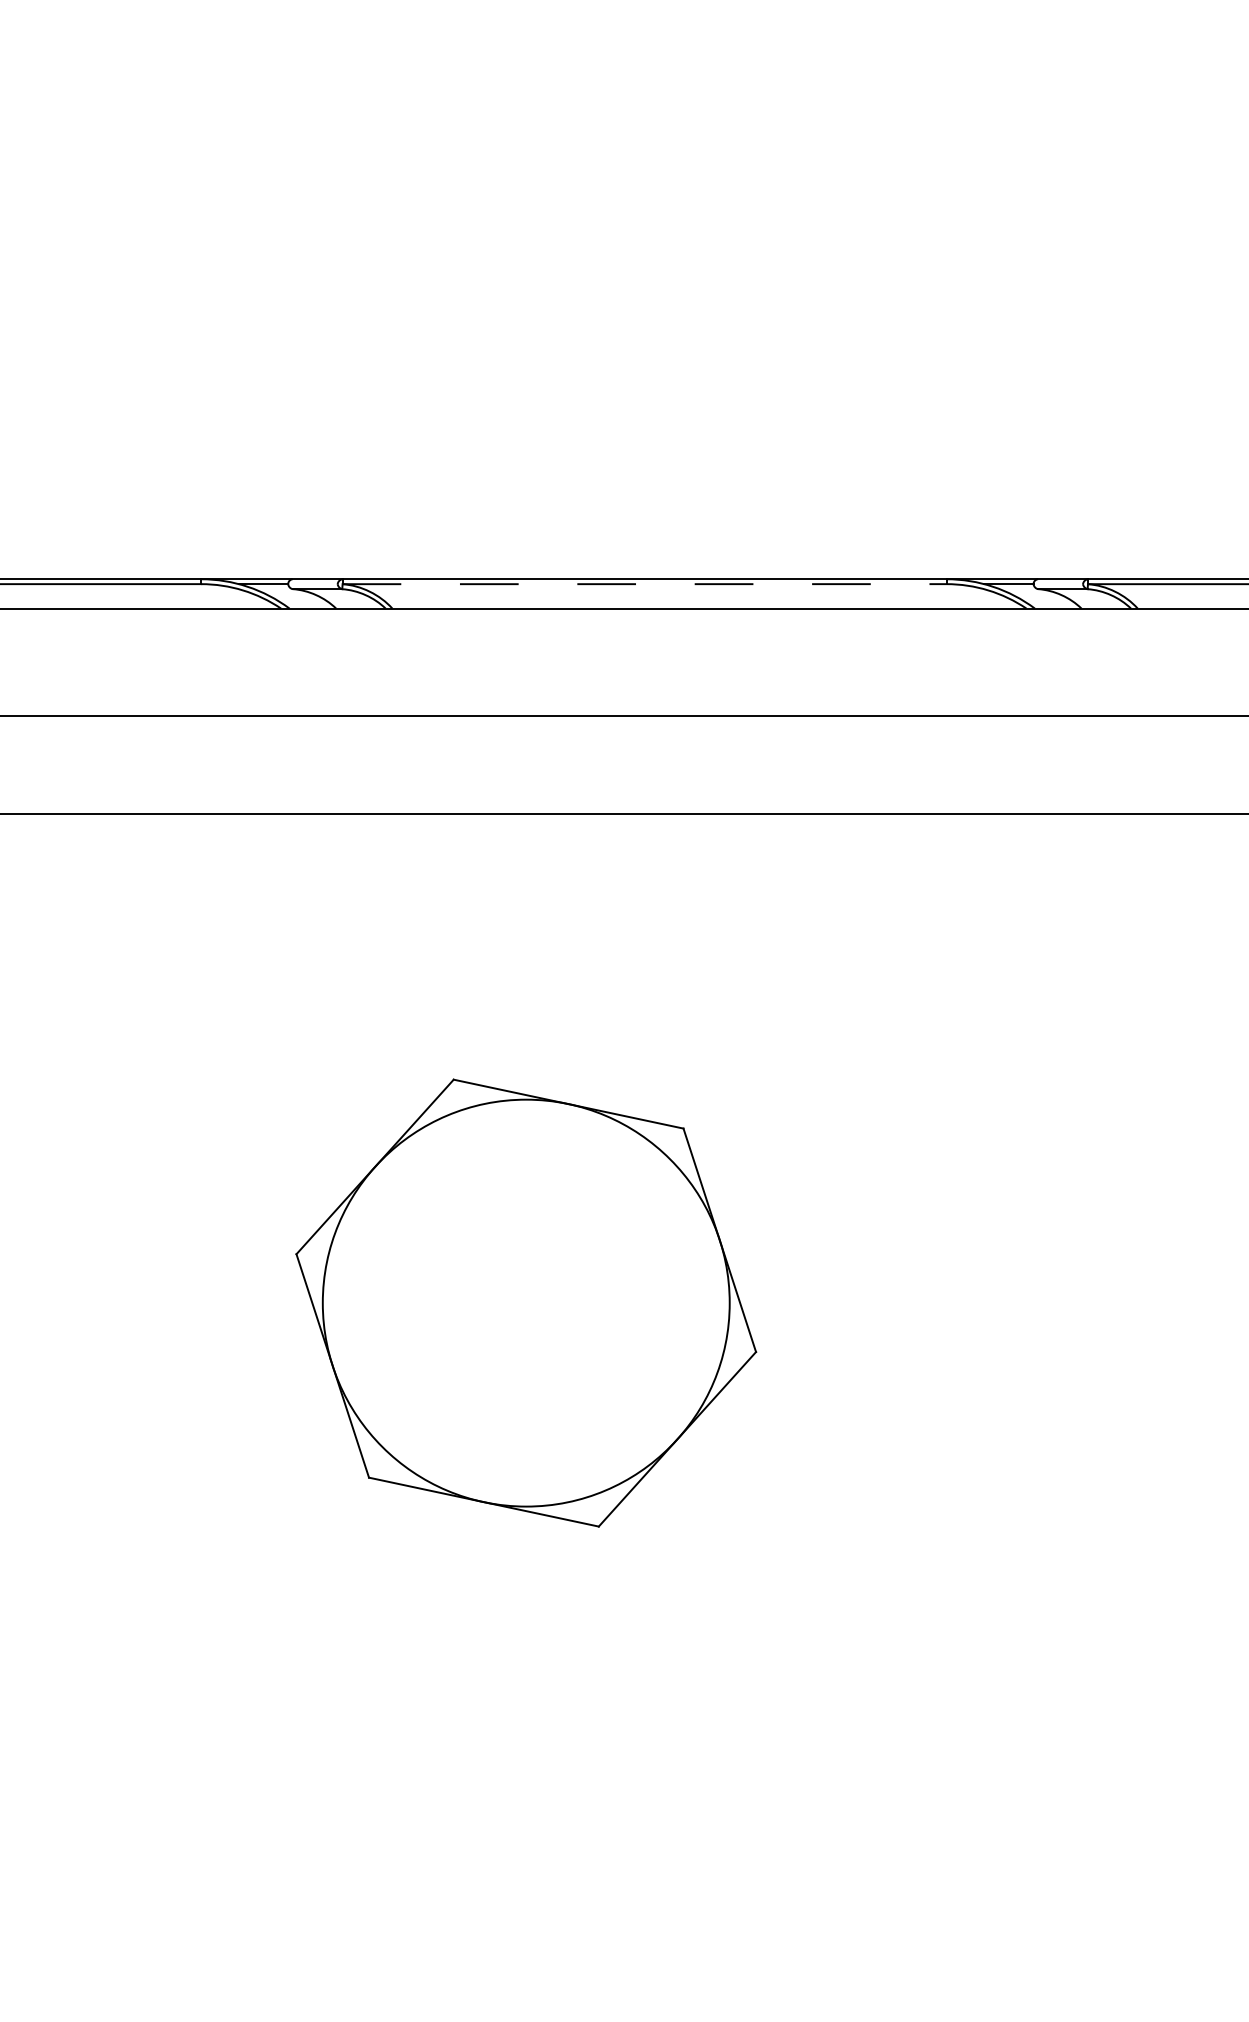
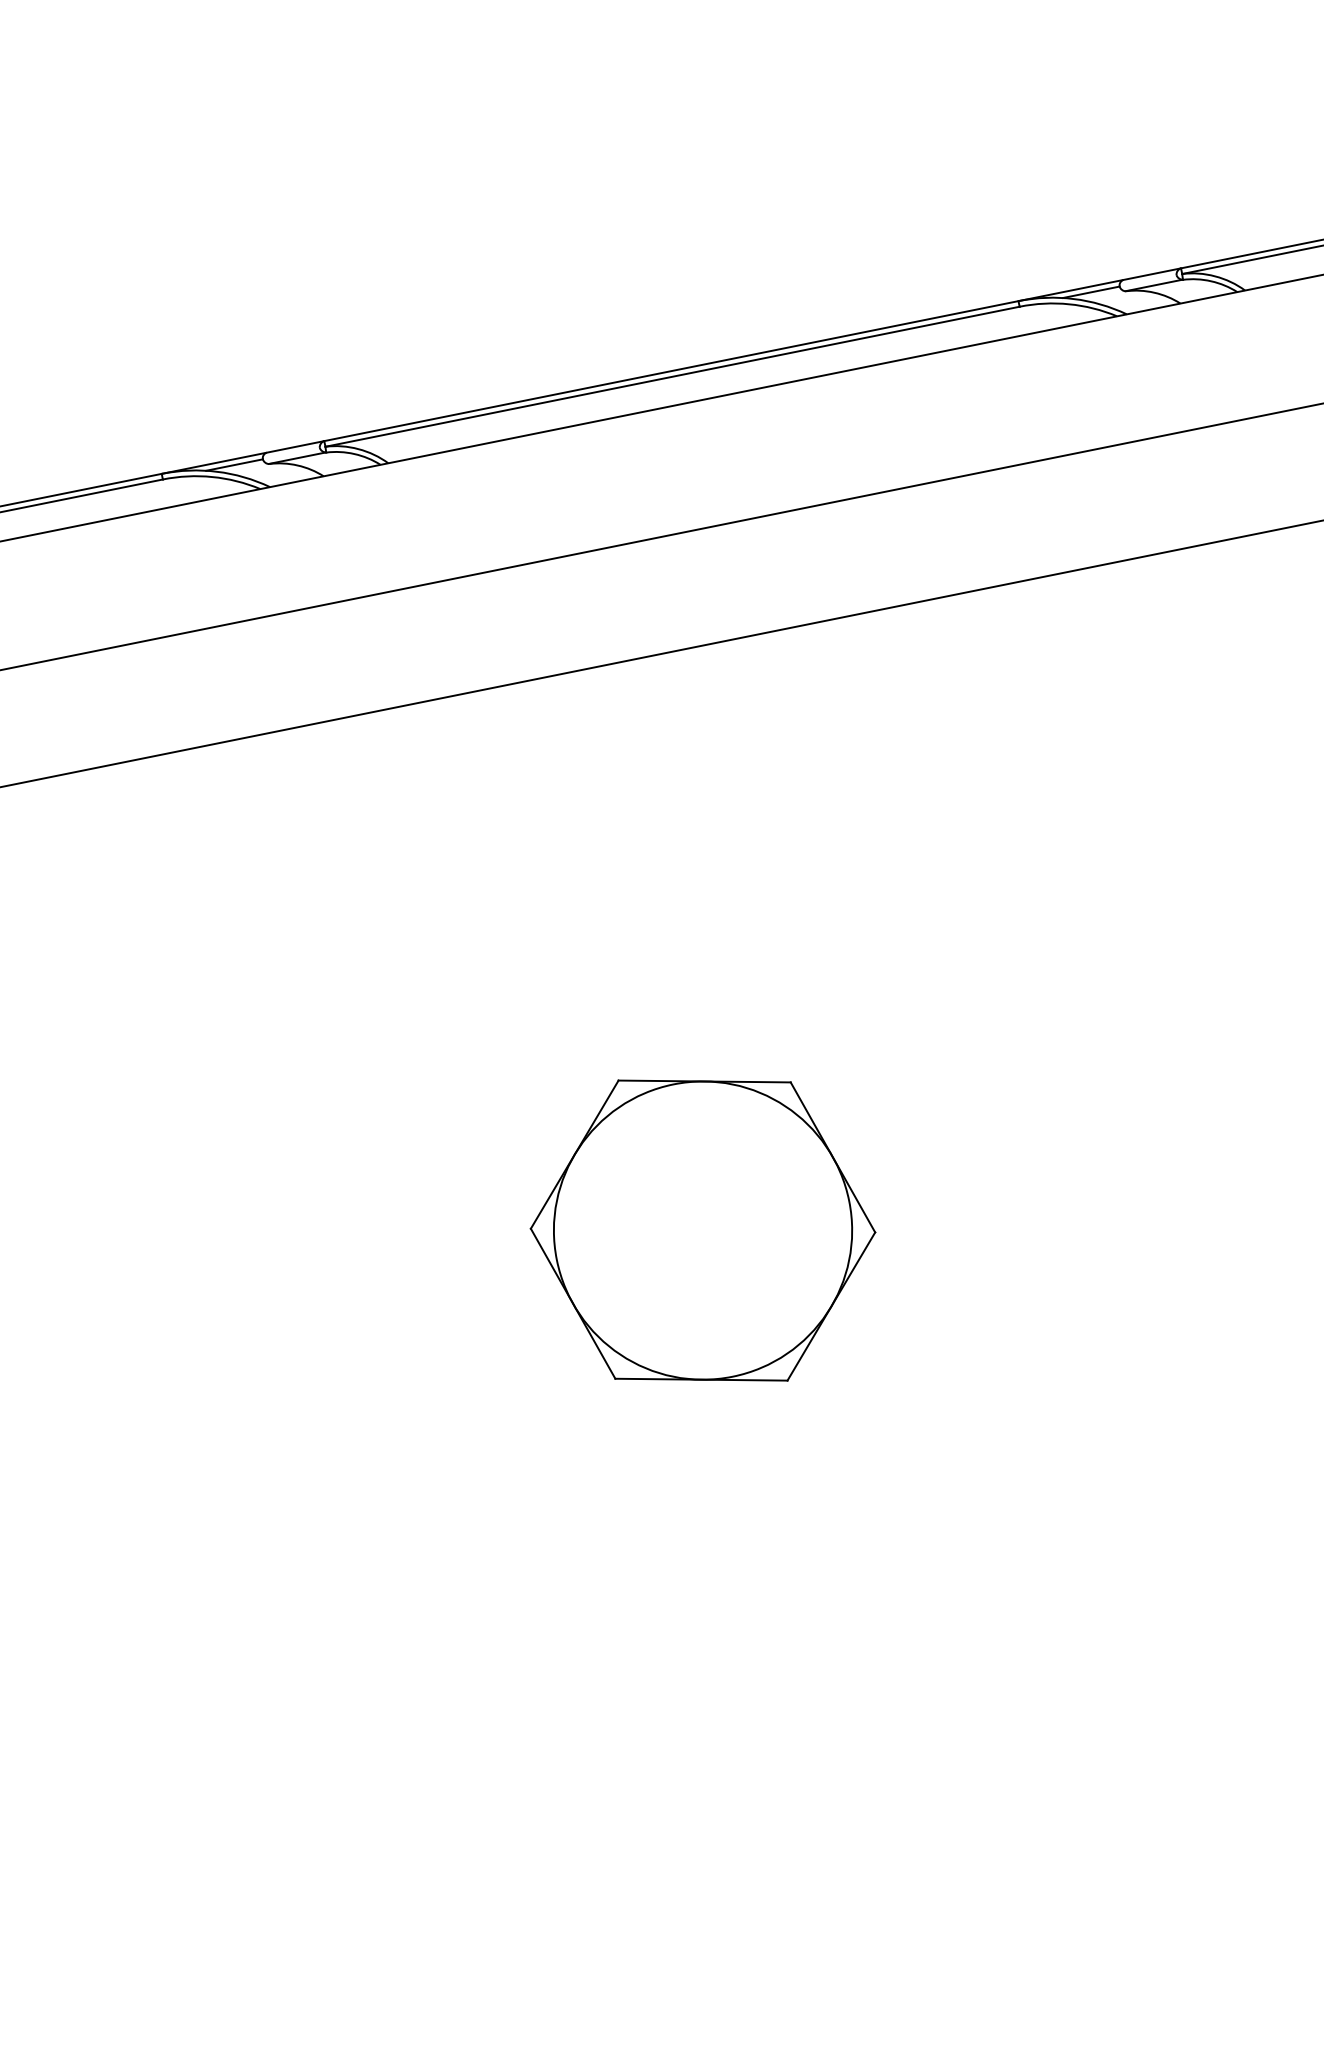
line: (644, 584) -> (672, 377), dashed -> solid
part: (525, 1302) -> (702, 1230), size x0.62

